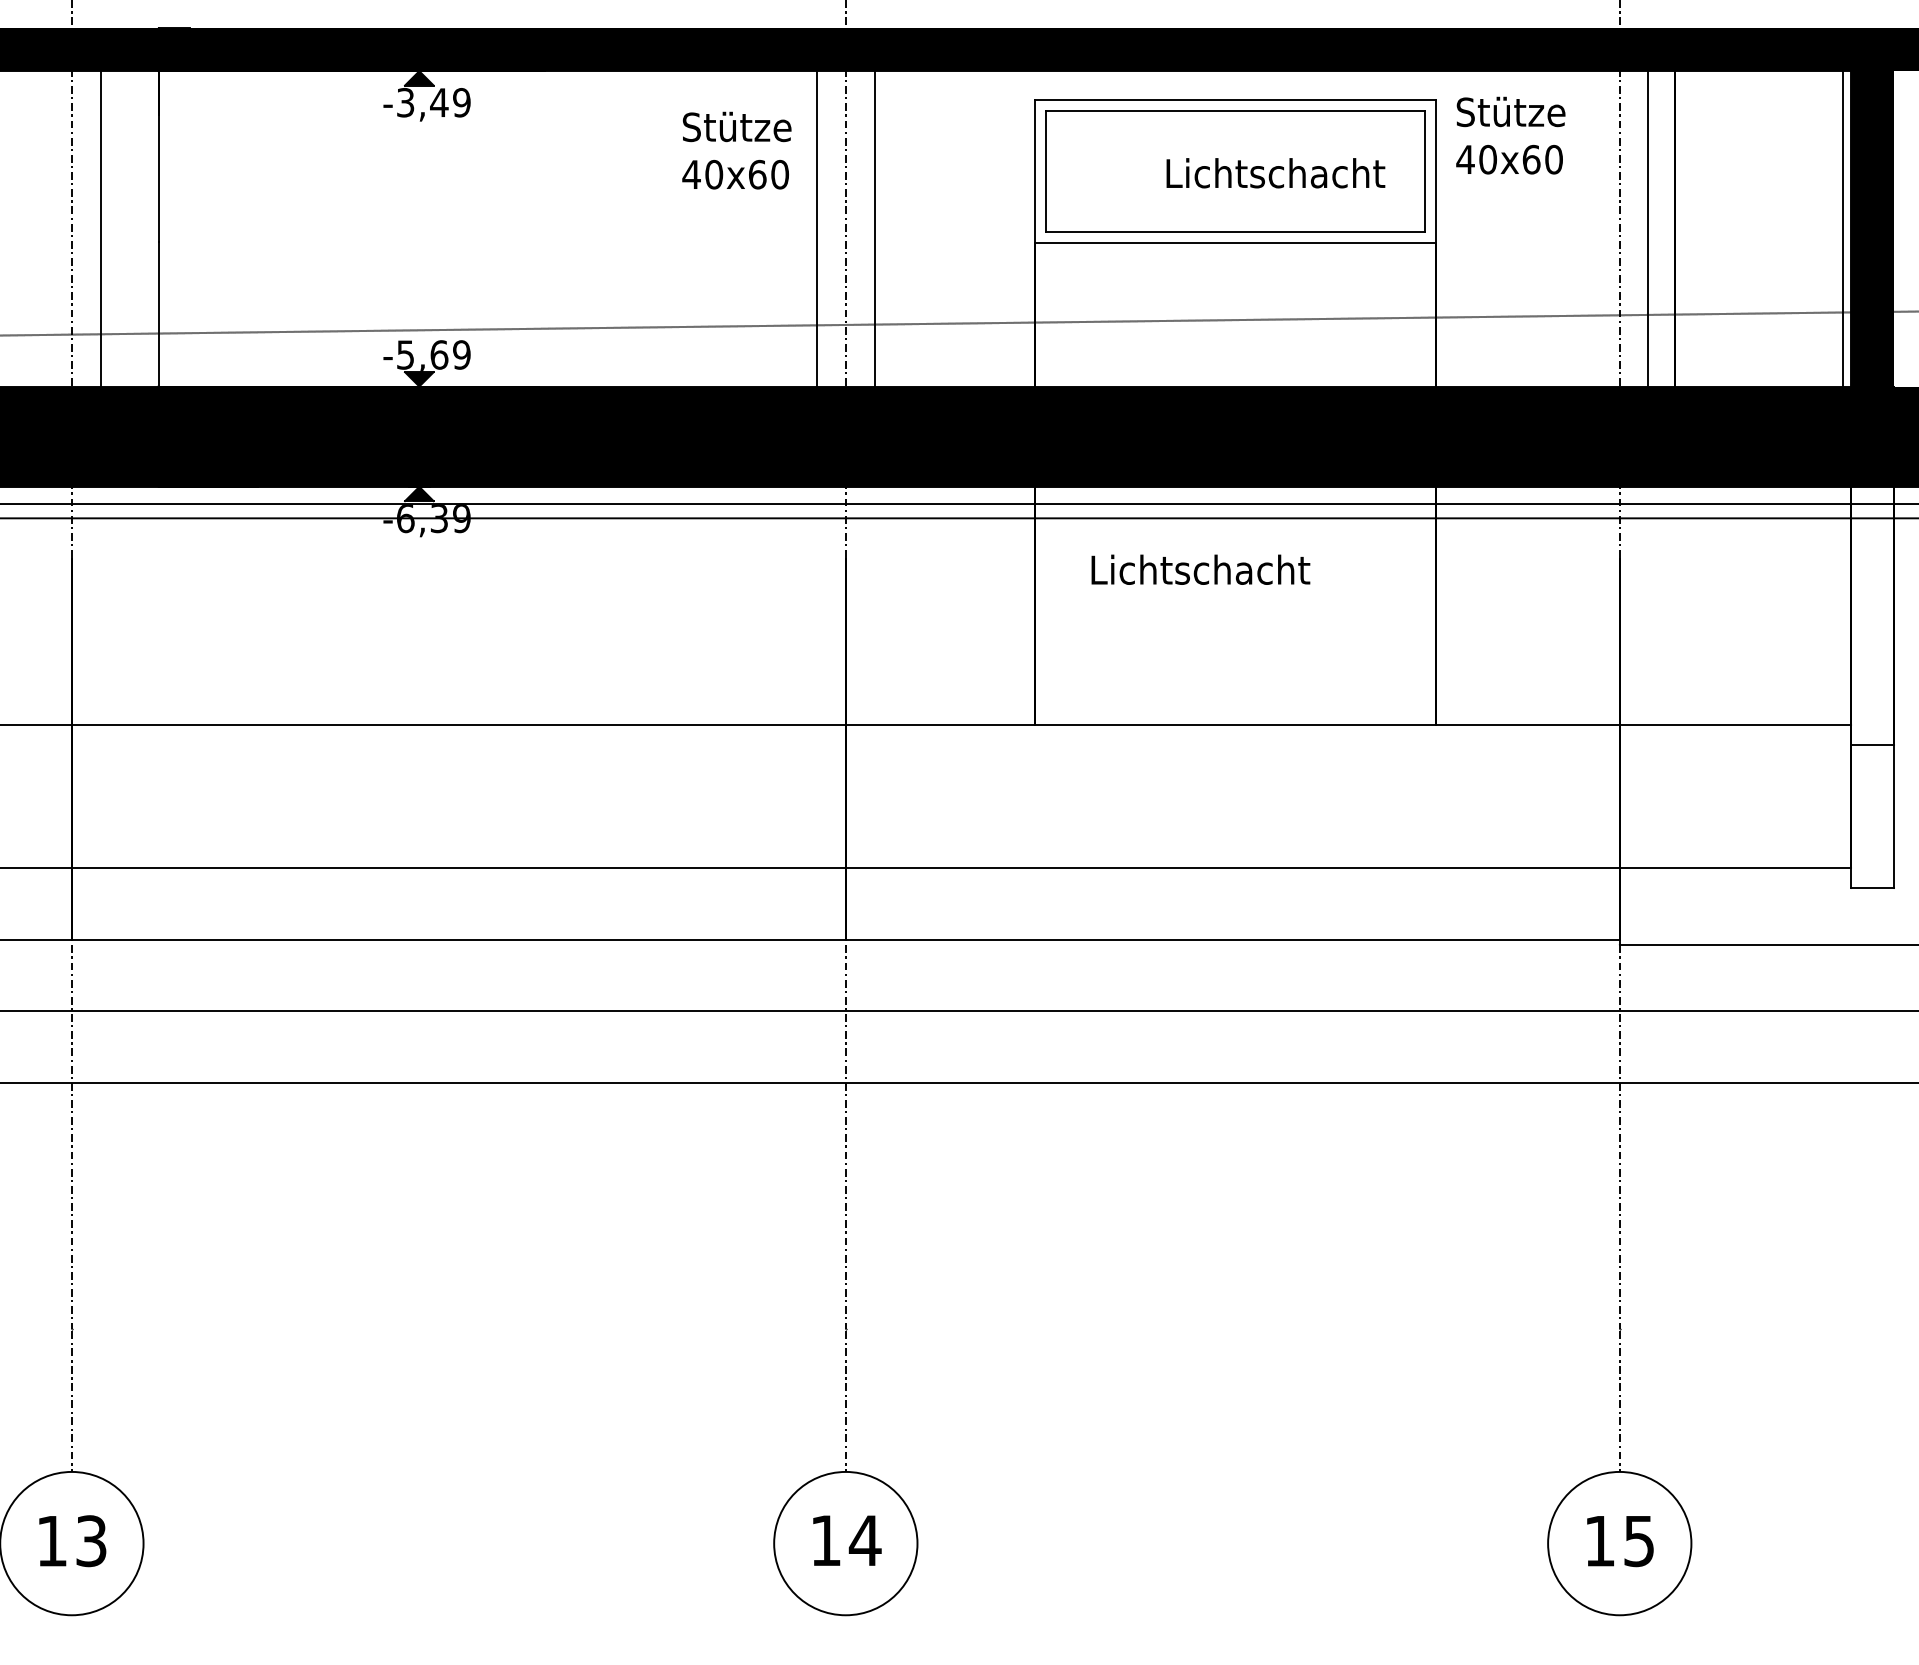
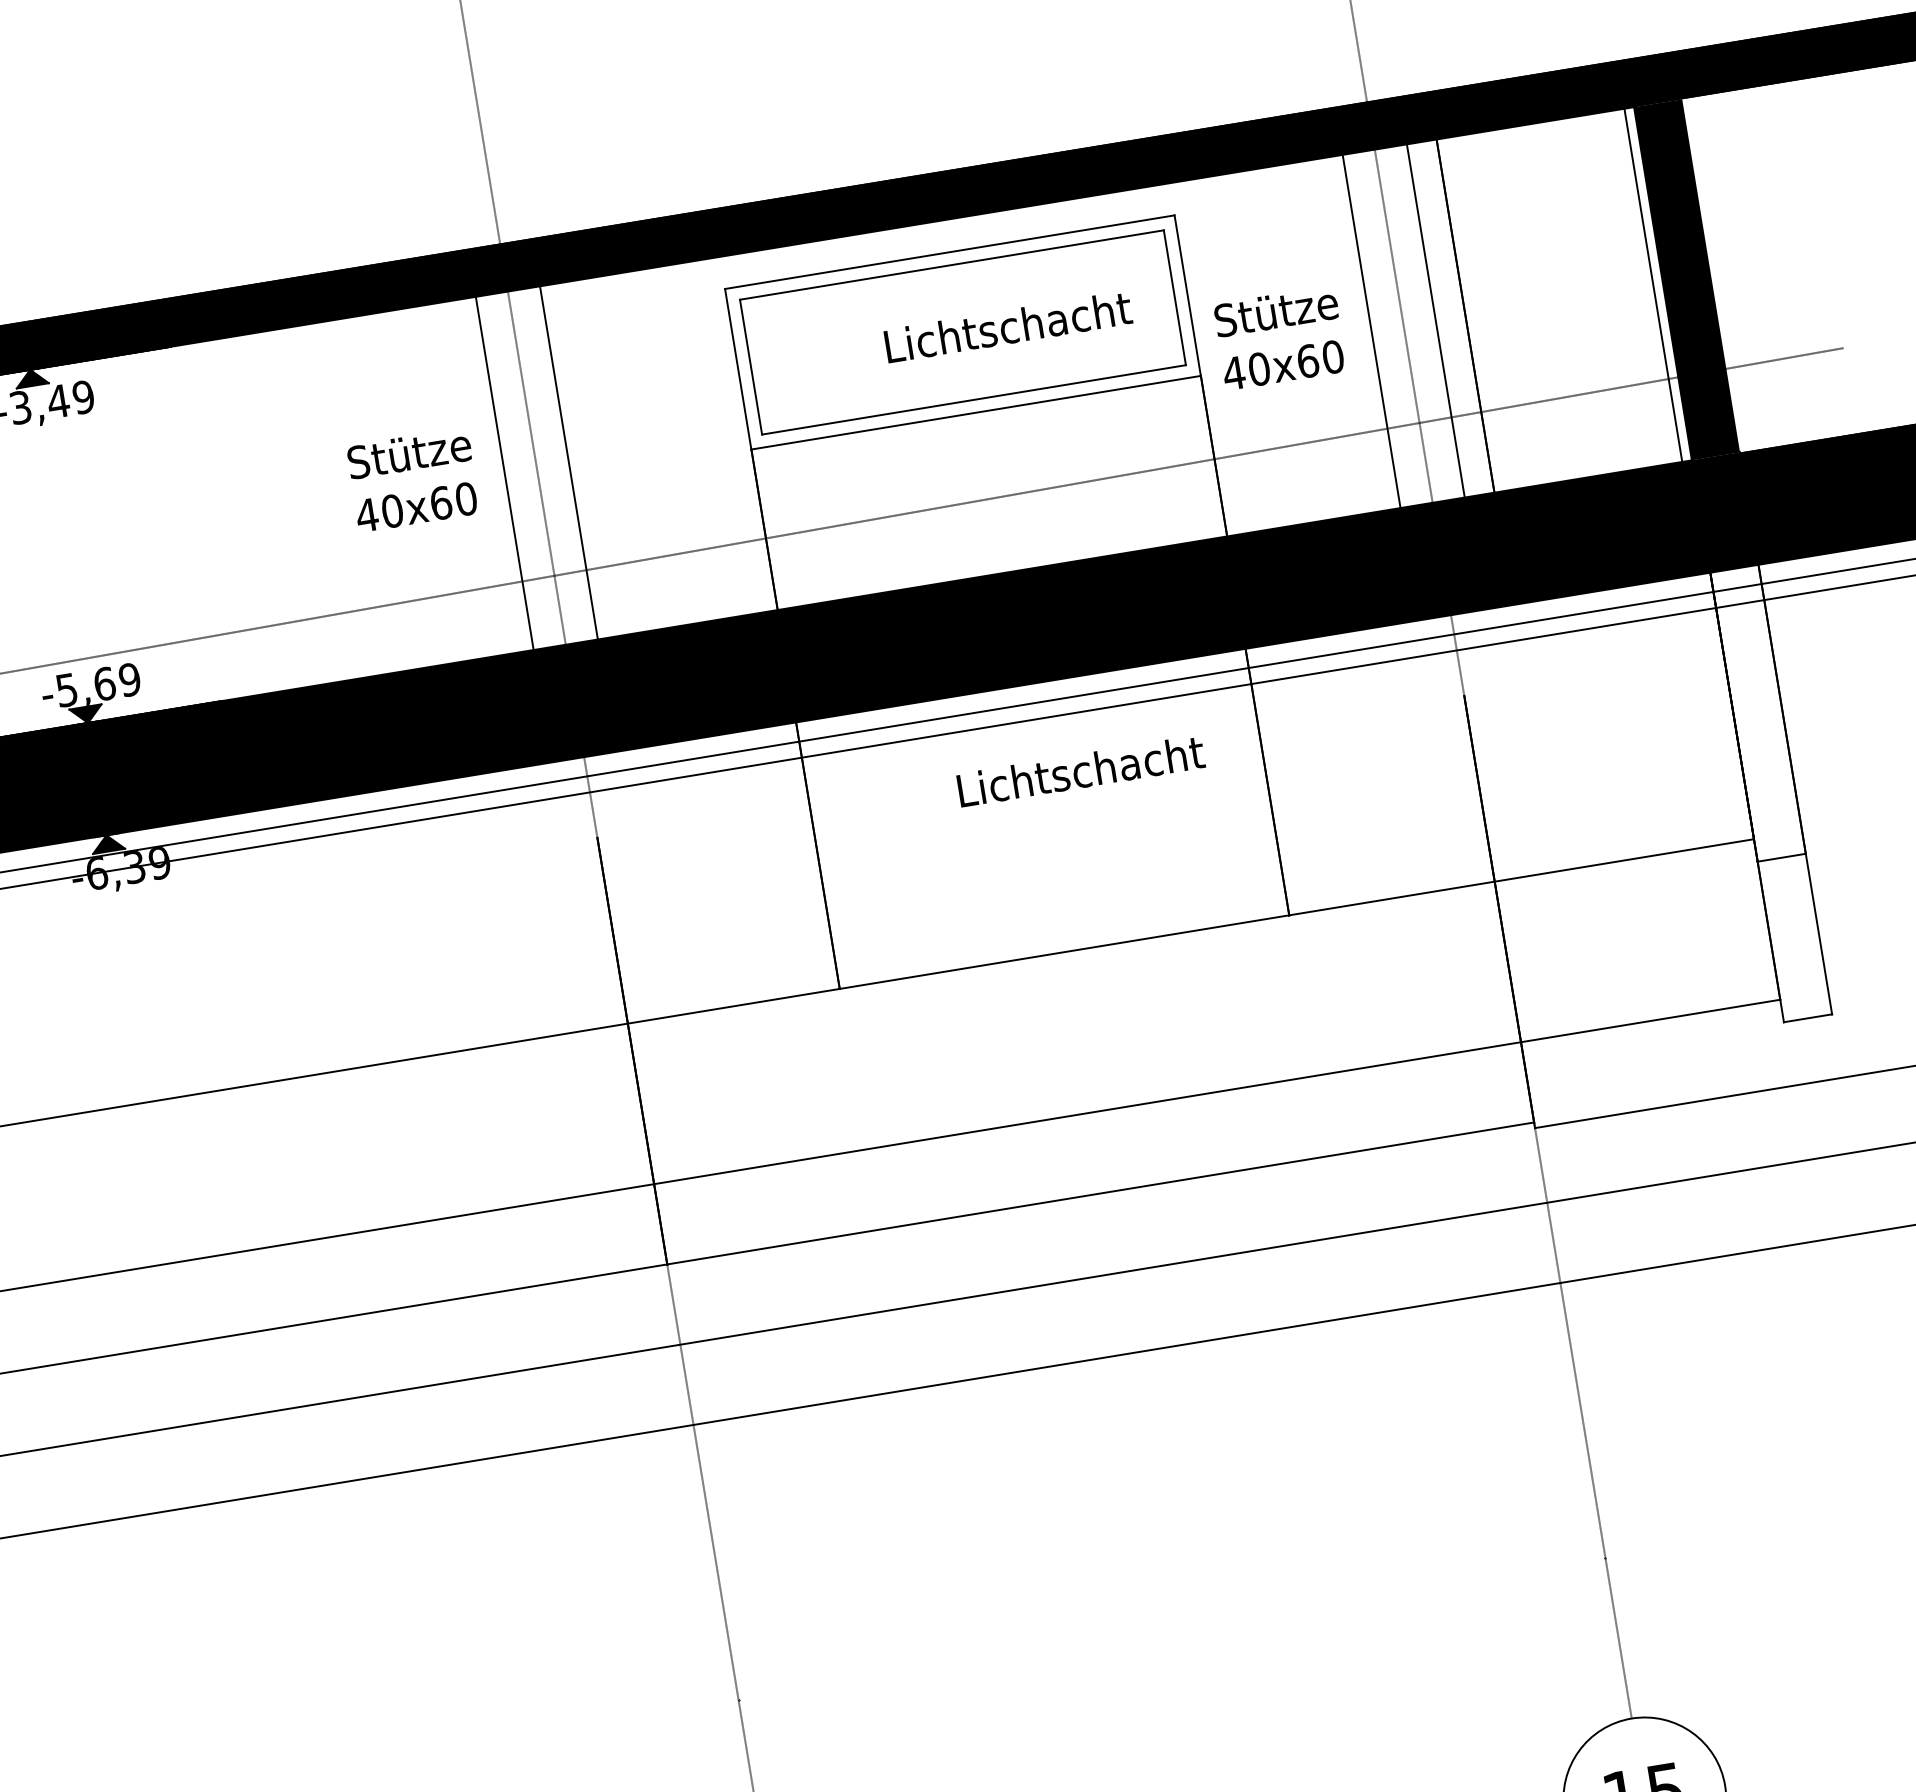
text: (1510, 135) -> (1279, 338), moved
text: (736, 150) -> (413, 479), moved
line: (1591, 228) -> (1371, 330), added
text: (1200, 569) -> (1080, 770), moved

